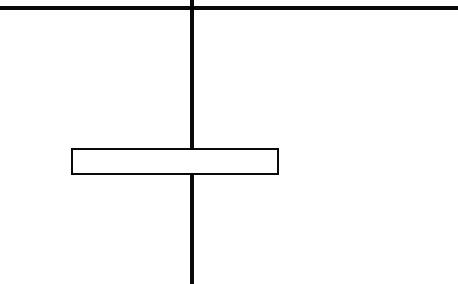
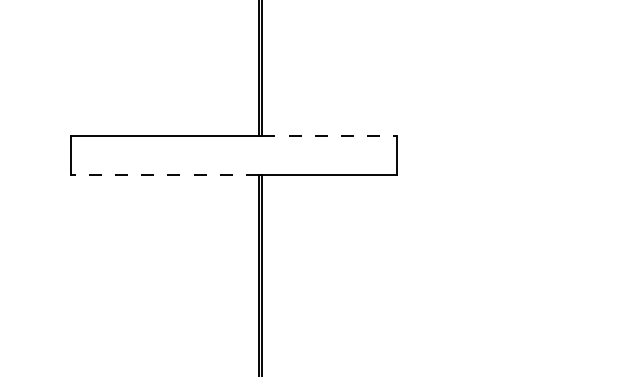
line: (236, 149) -> (331, 135), solid -> dashed
line: (130, 174) -> (163, 175), solid -> dashed

